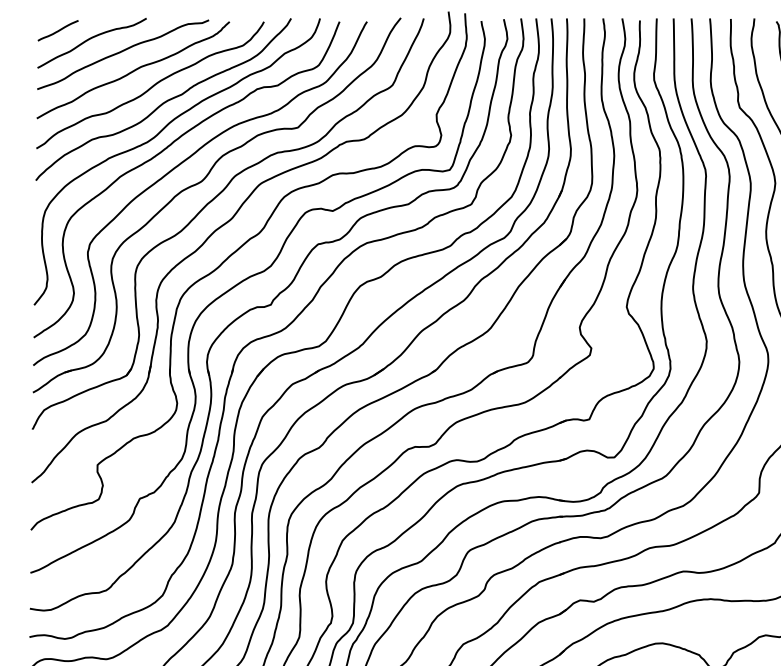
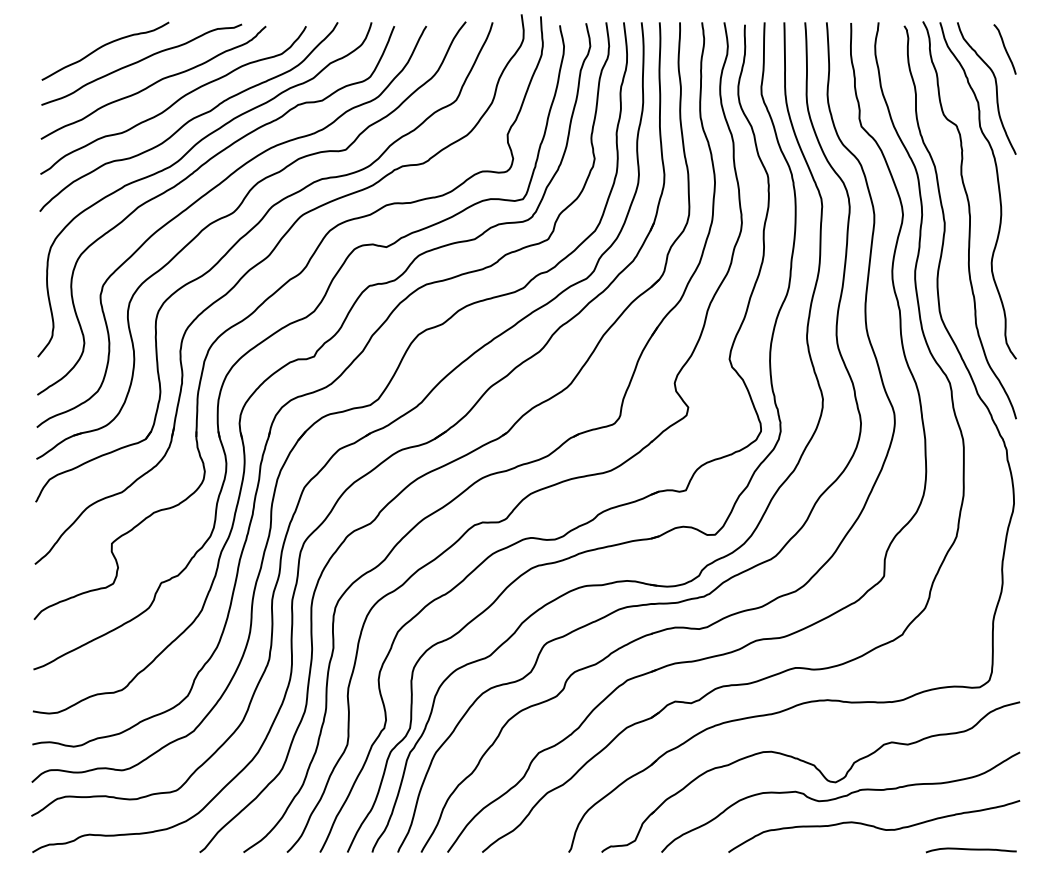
curve: (57, 30) -> (65, 36), removed

